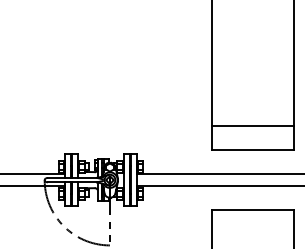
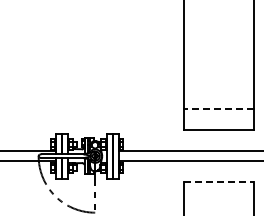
line: (252, 126) -> (218, 109), solid -> dashed
line: (253, 210) -> (219, 182), solid -> dashed

